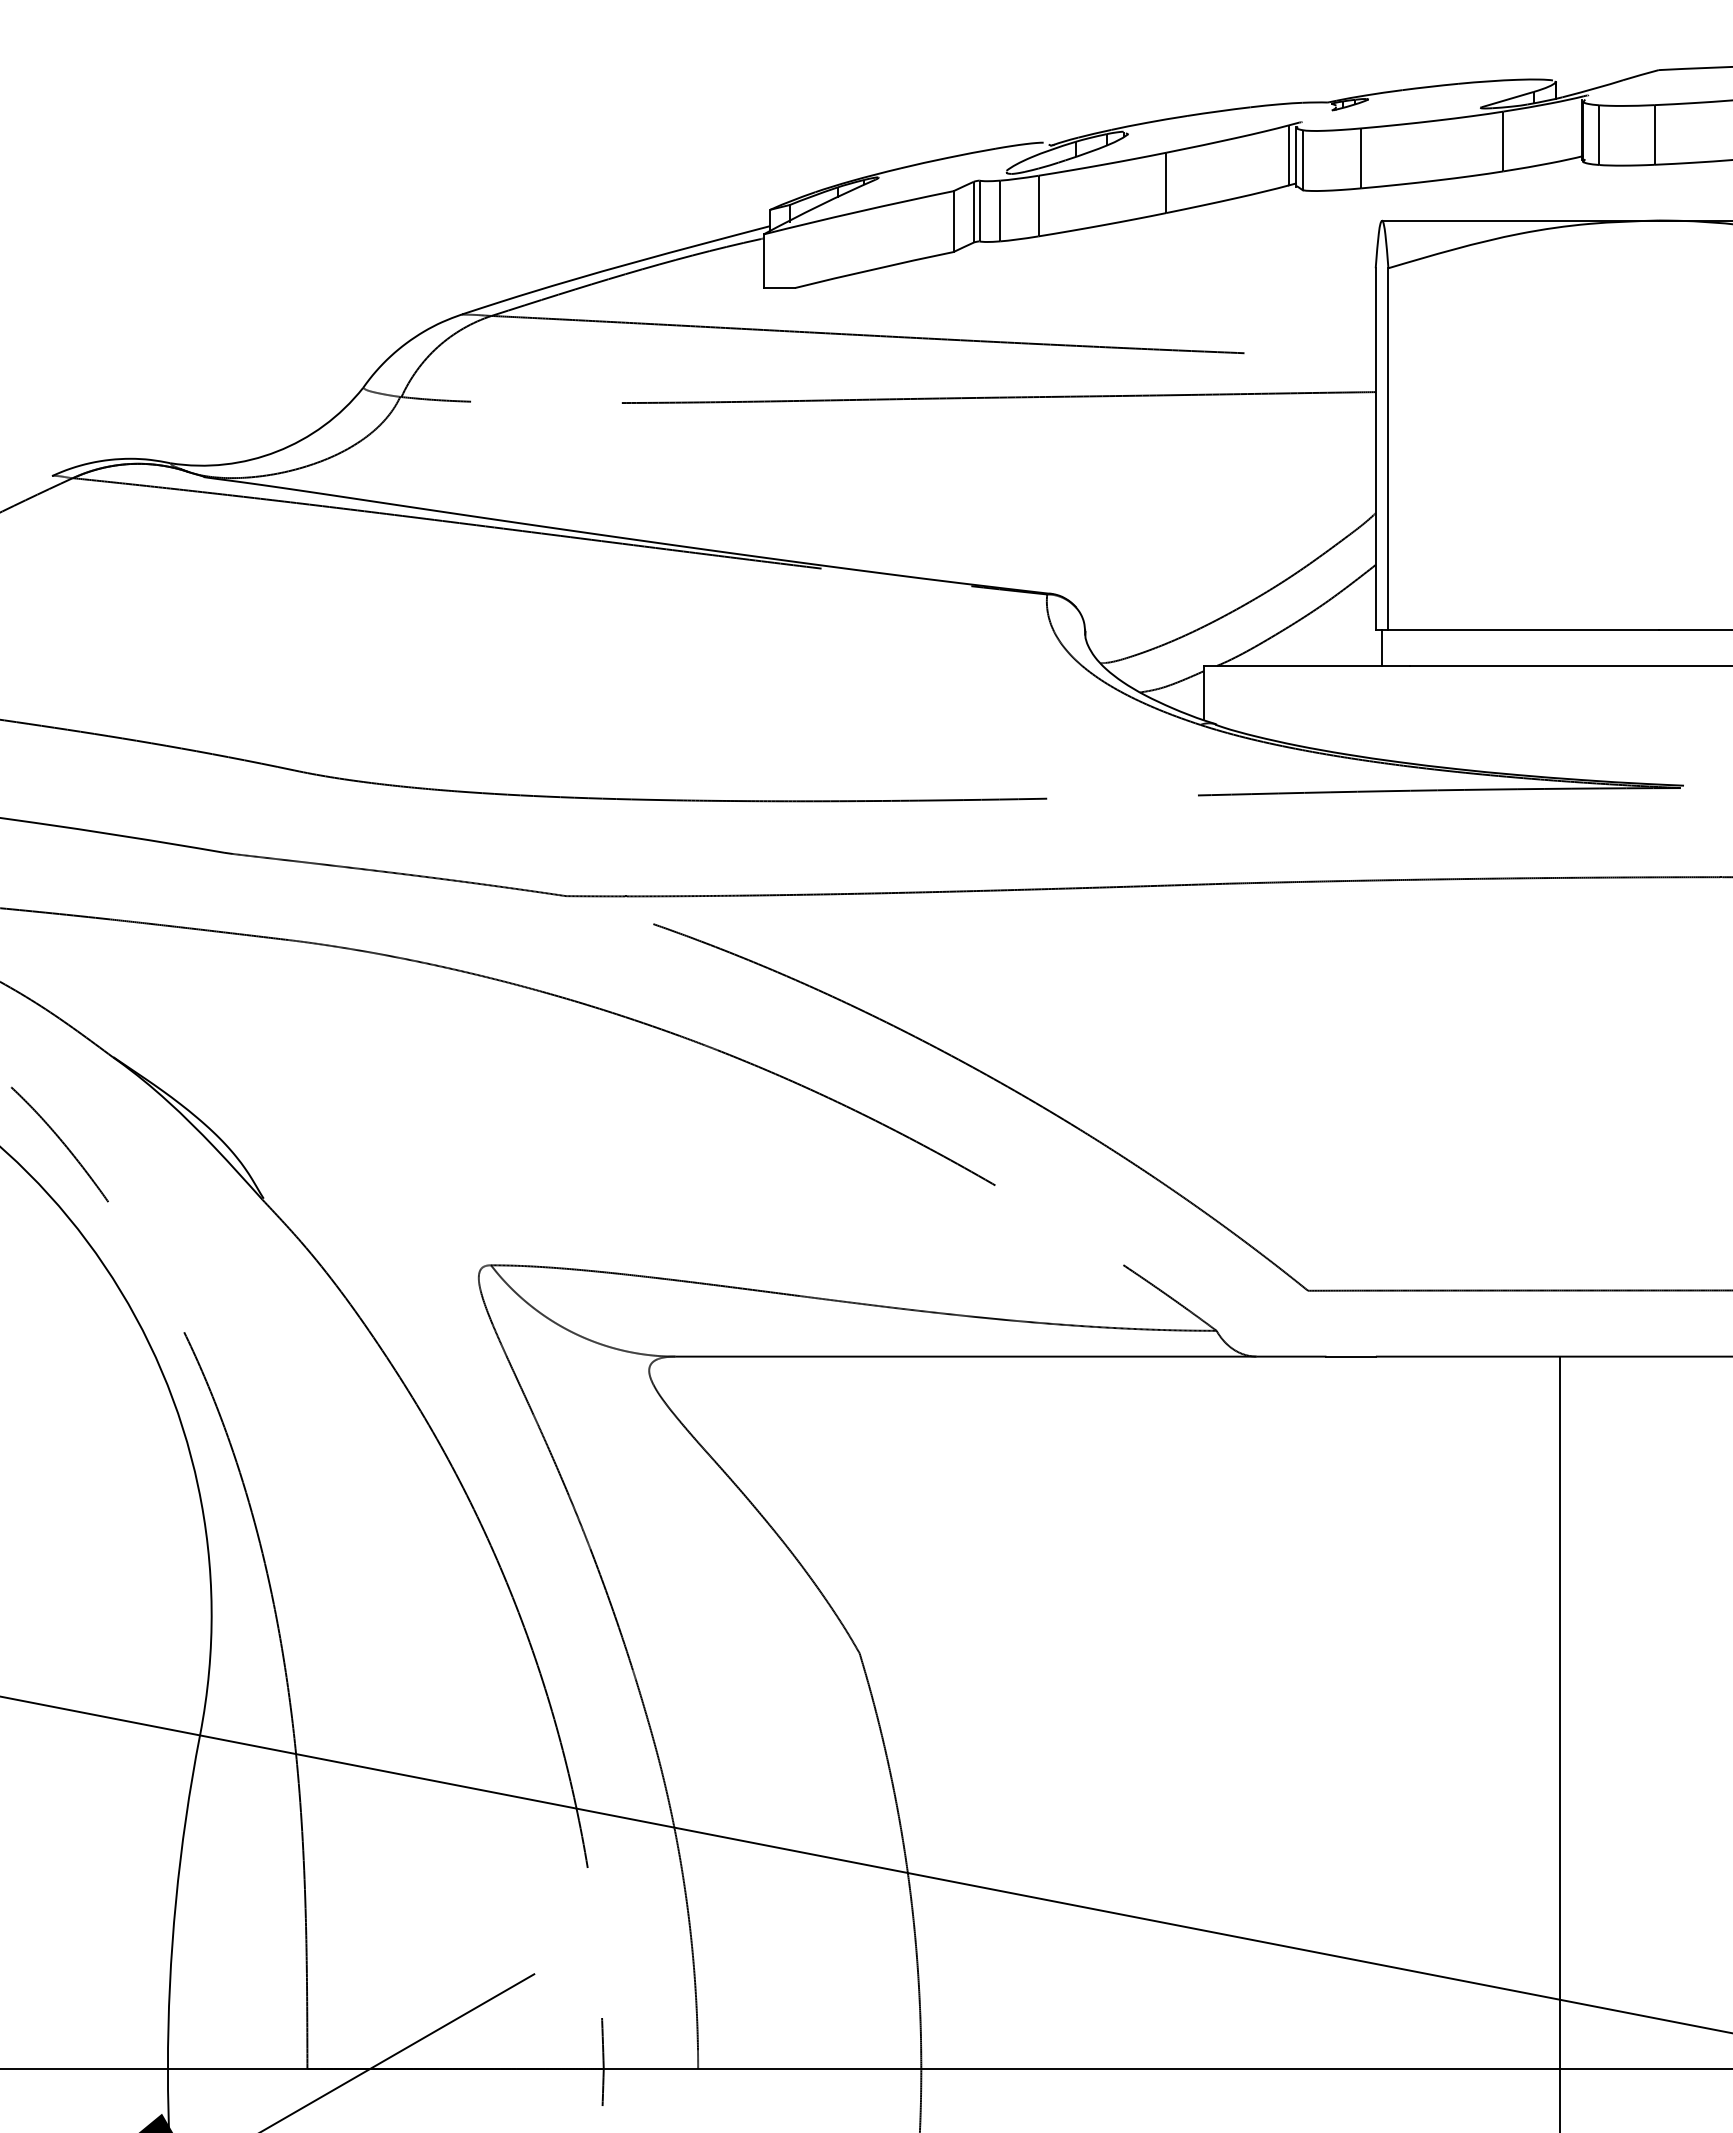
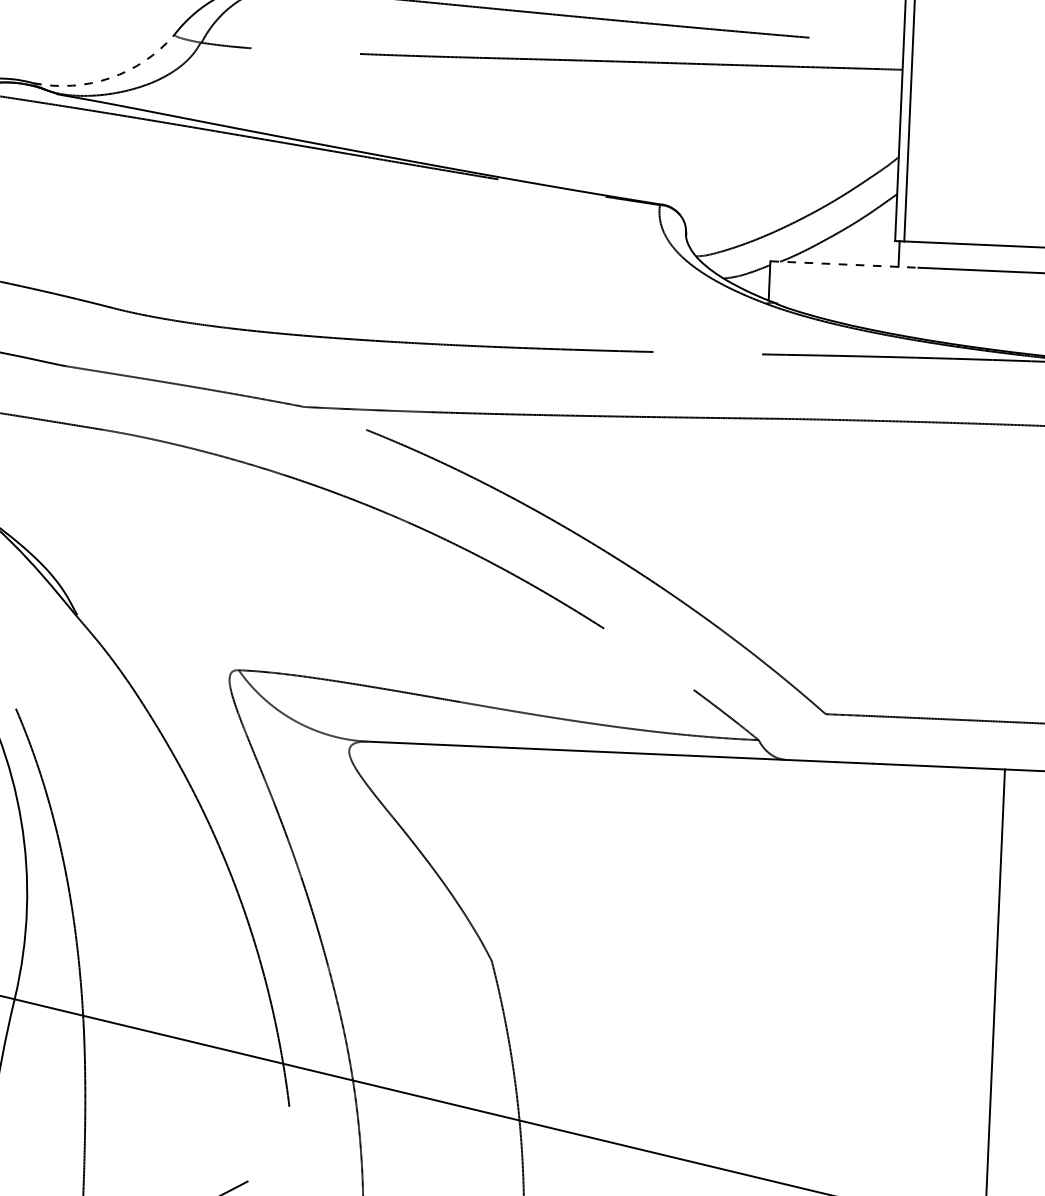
arc: (277, 451) -> (110, 78), solid -> dashed
line: (1306, 665) -> (844, 264), solid -> dashed

